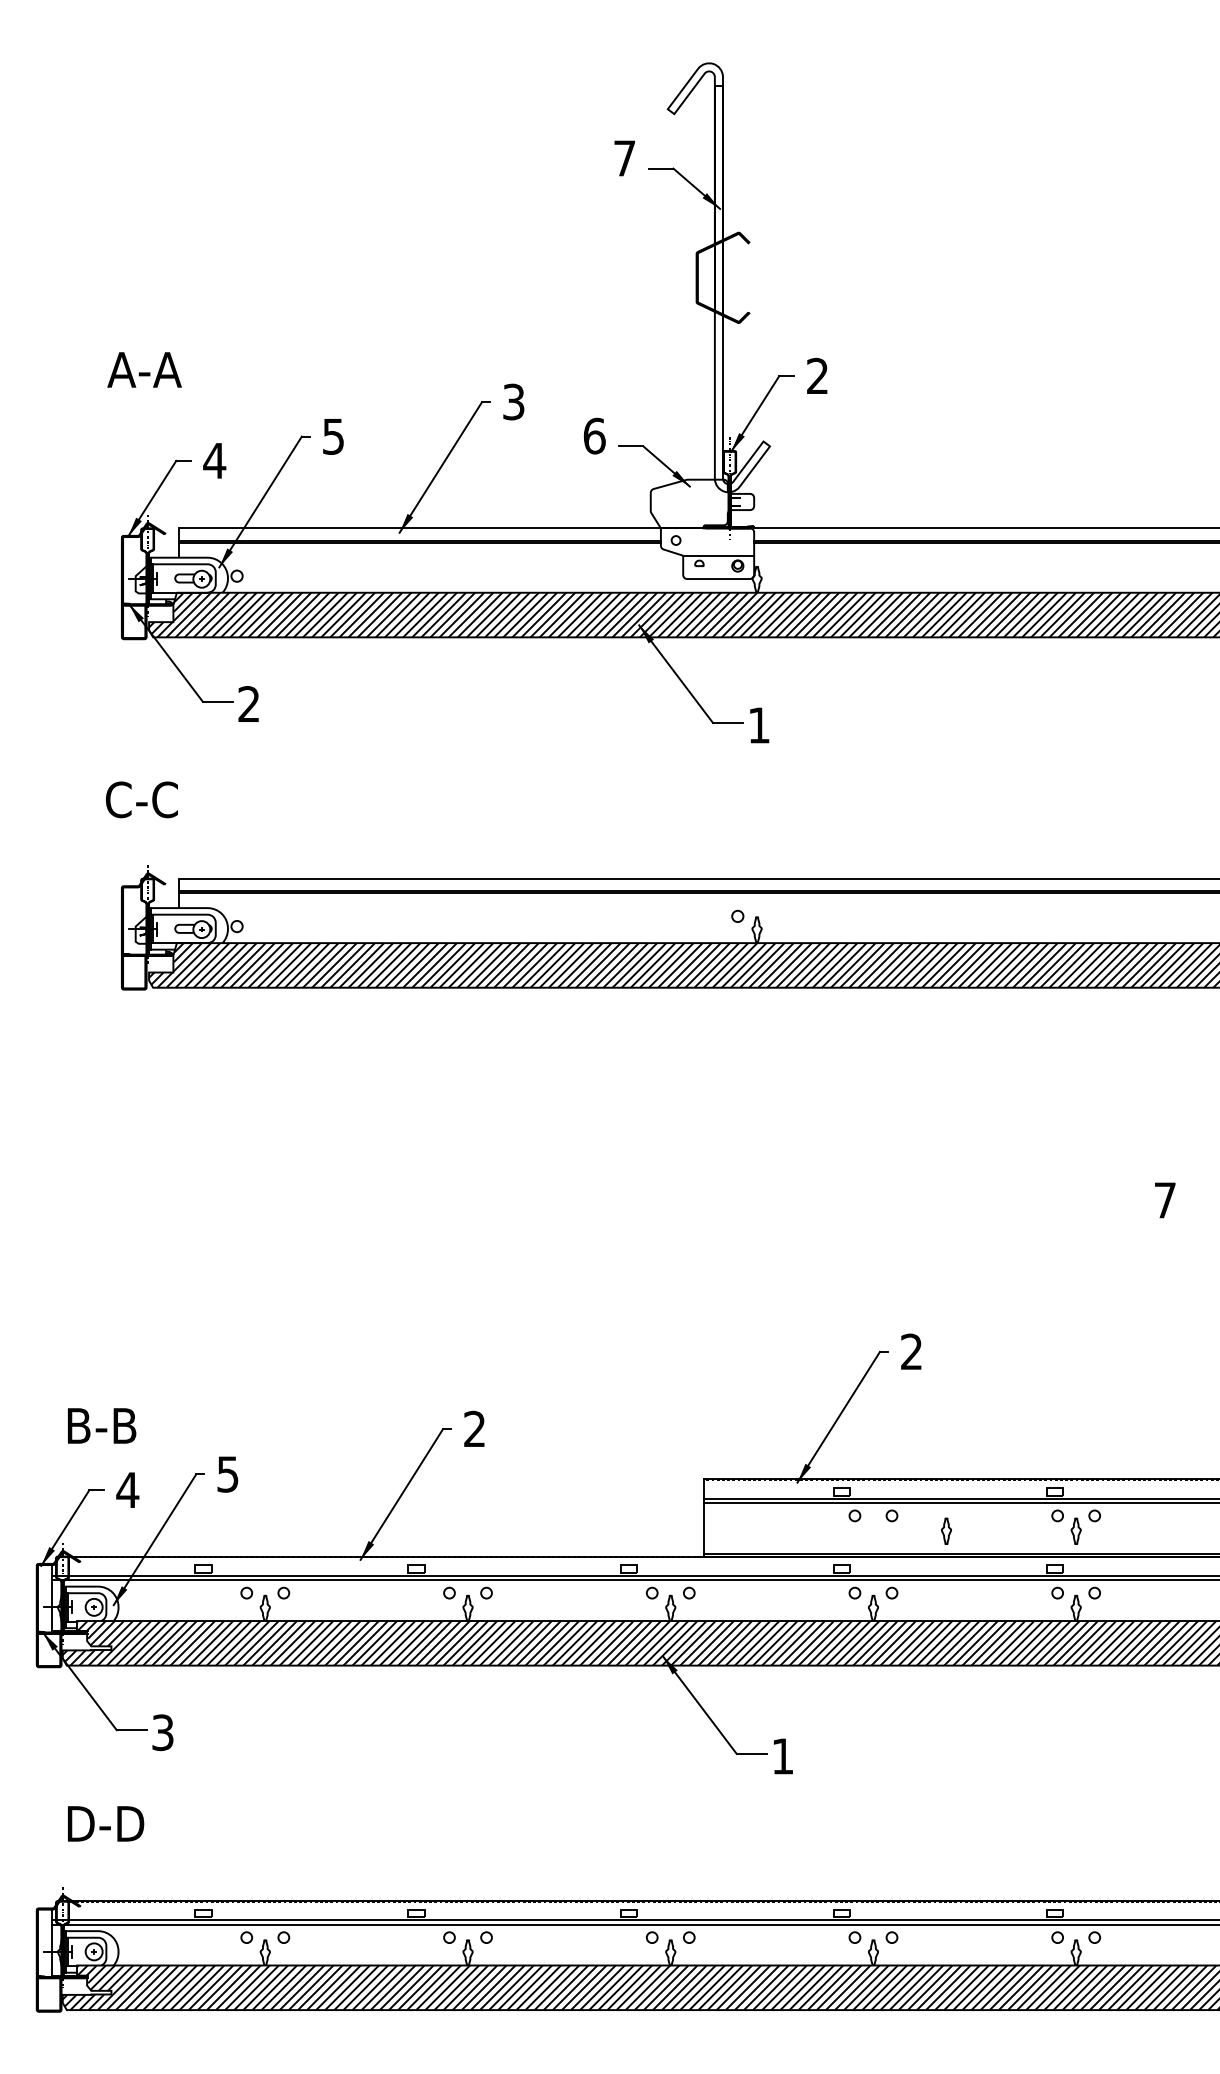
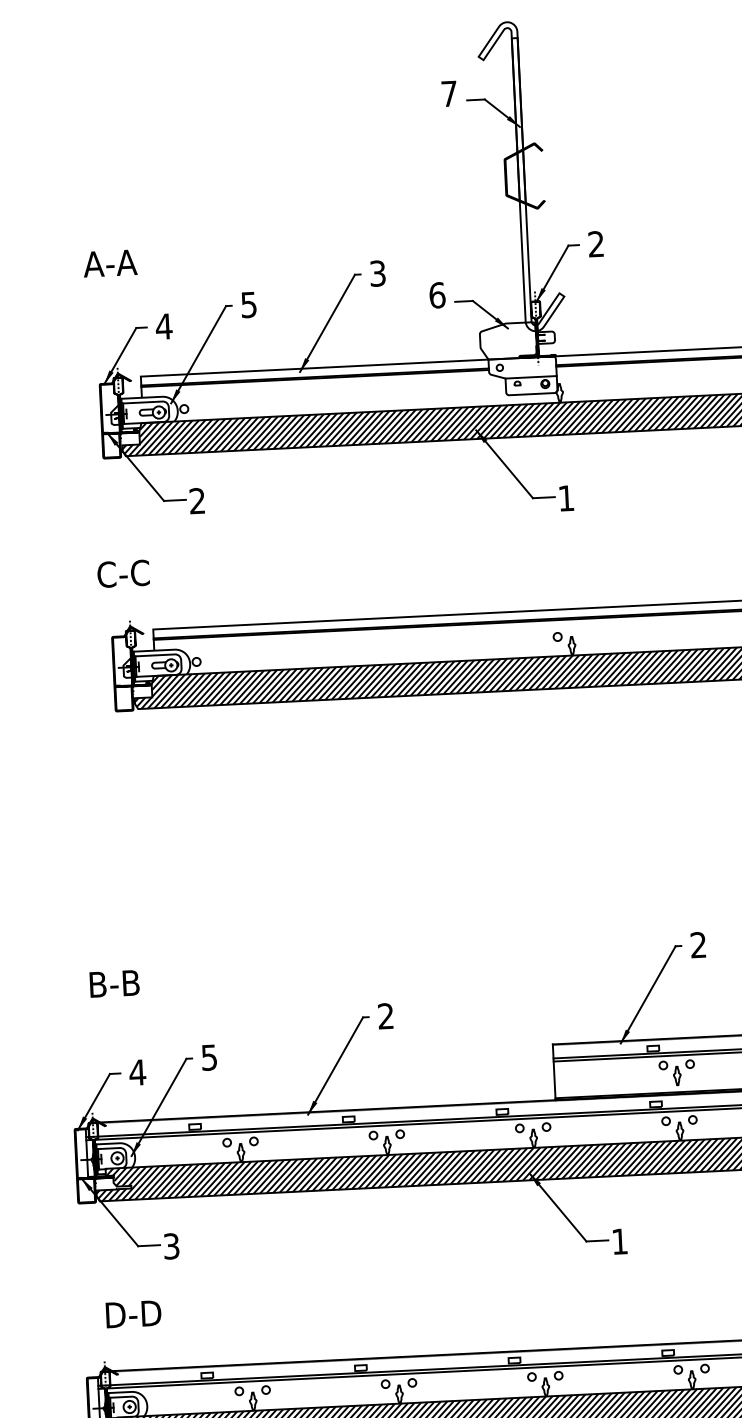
text: (102, 1425) -> (115, 983), moved
part: (946, 1530) -> (677, 1075), moved

